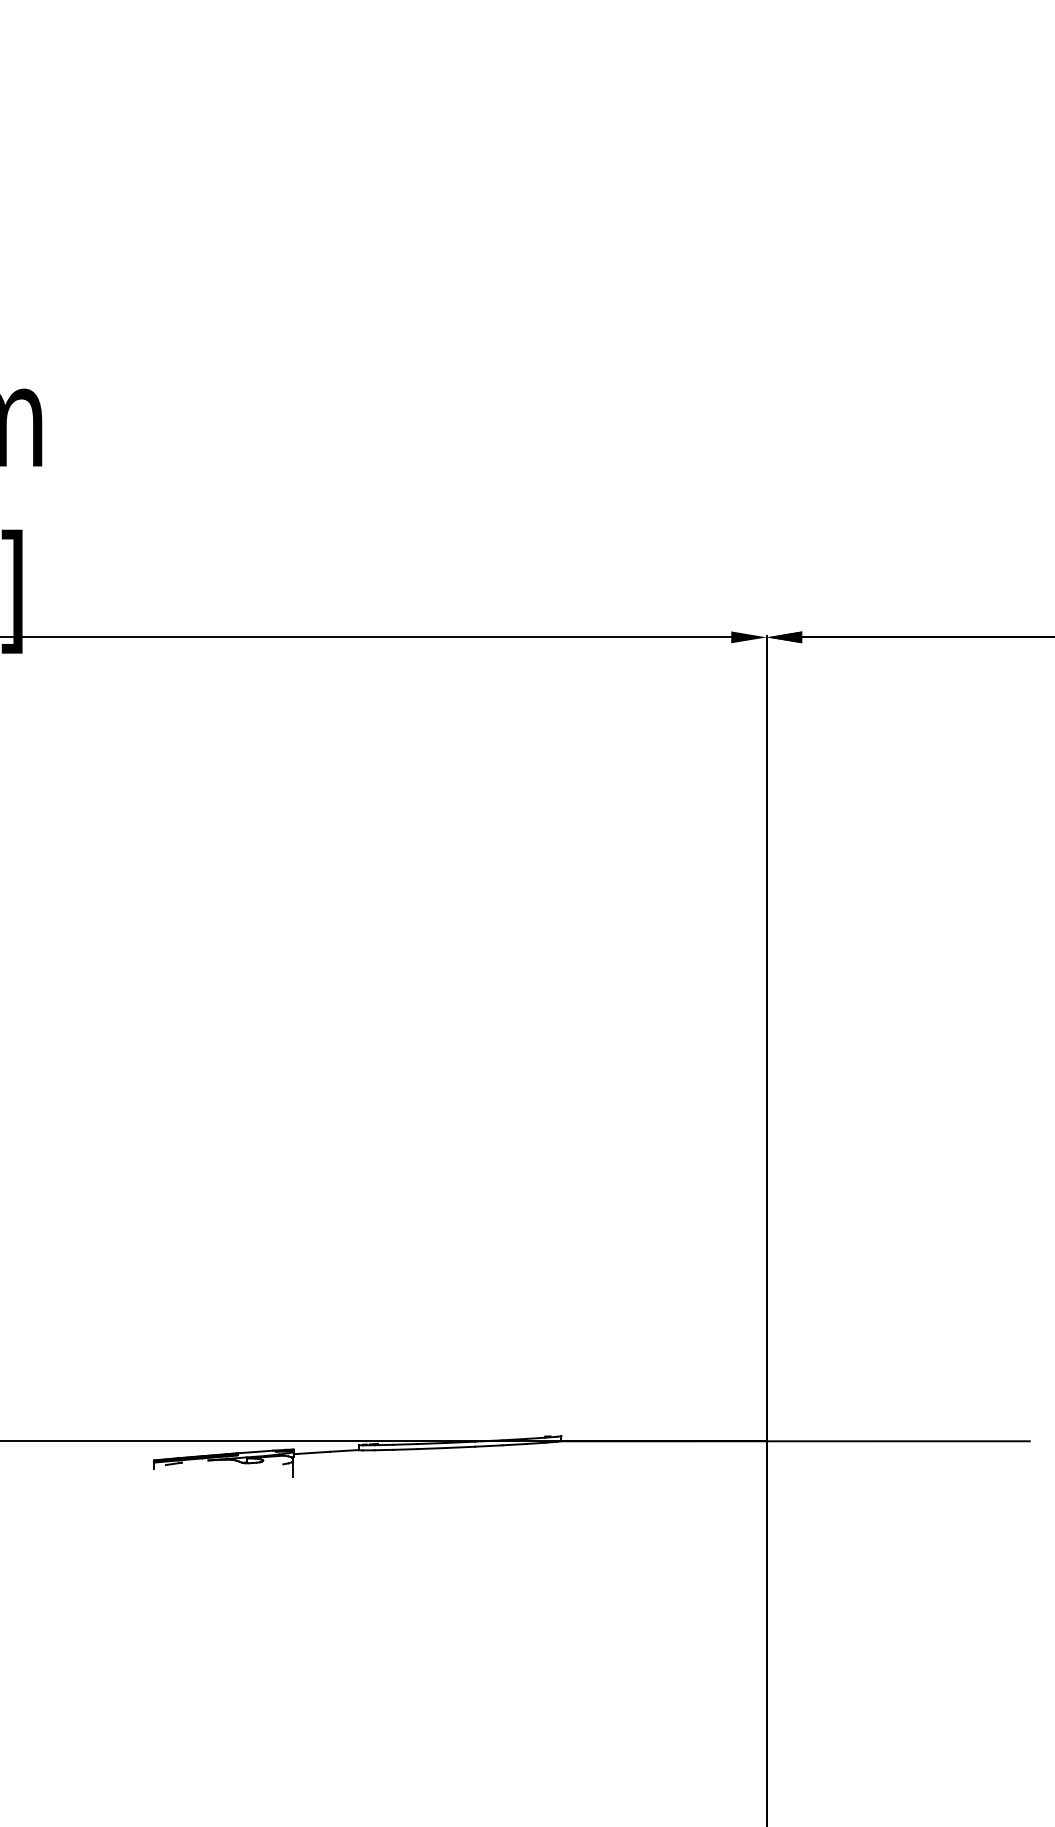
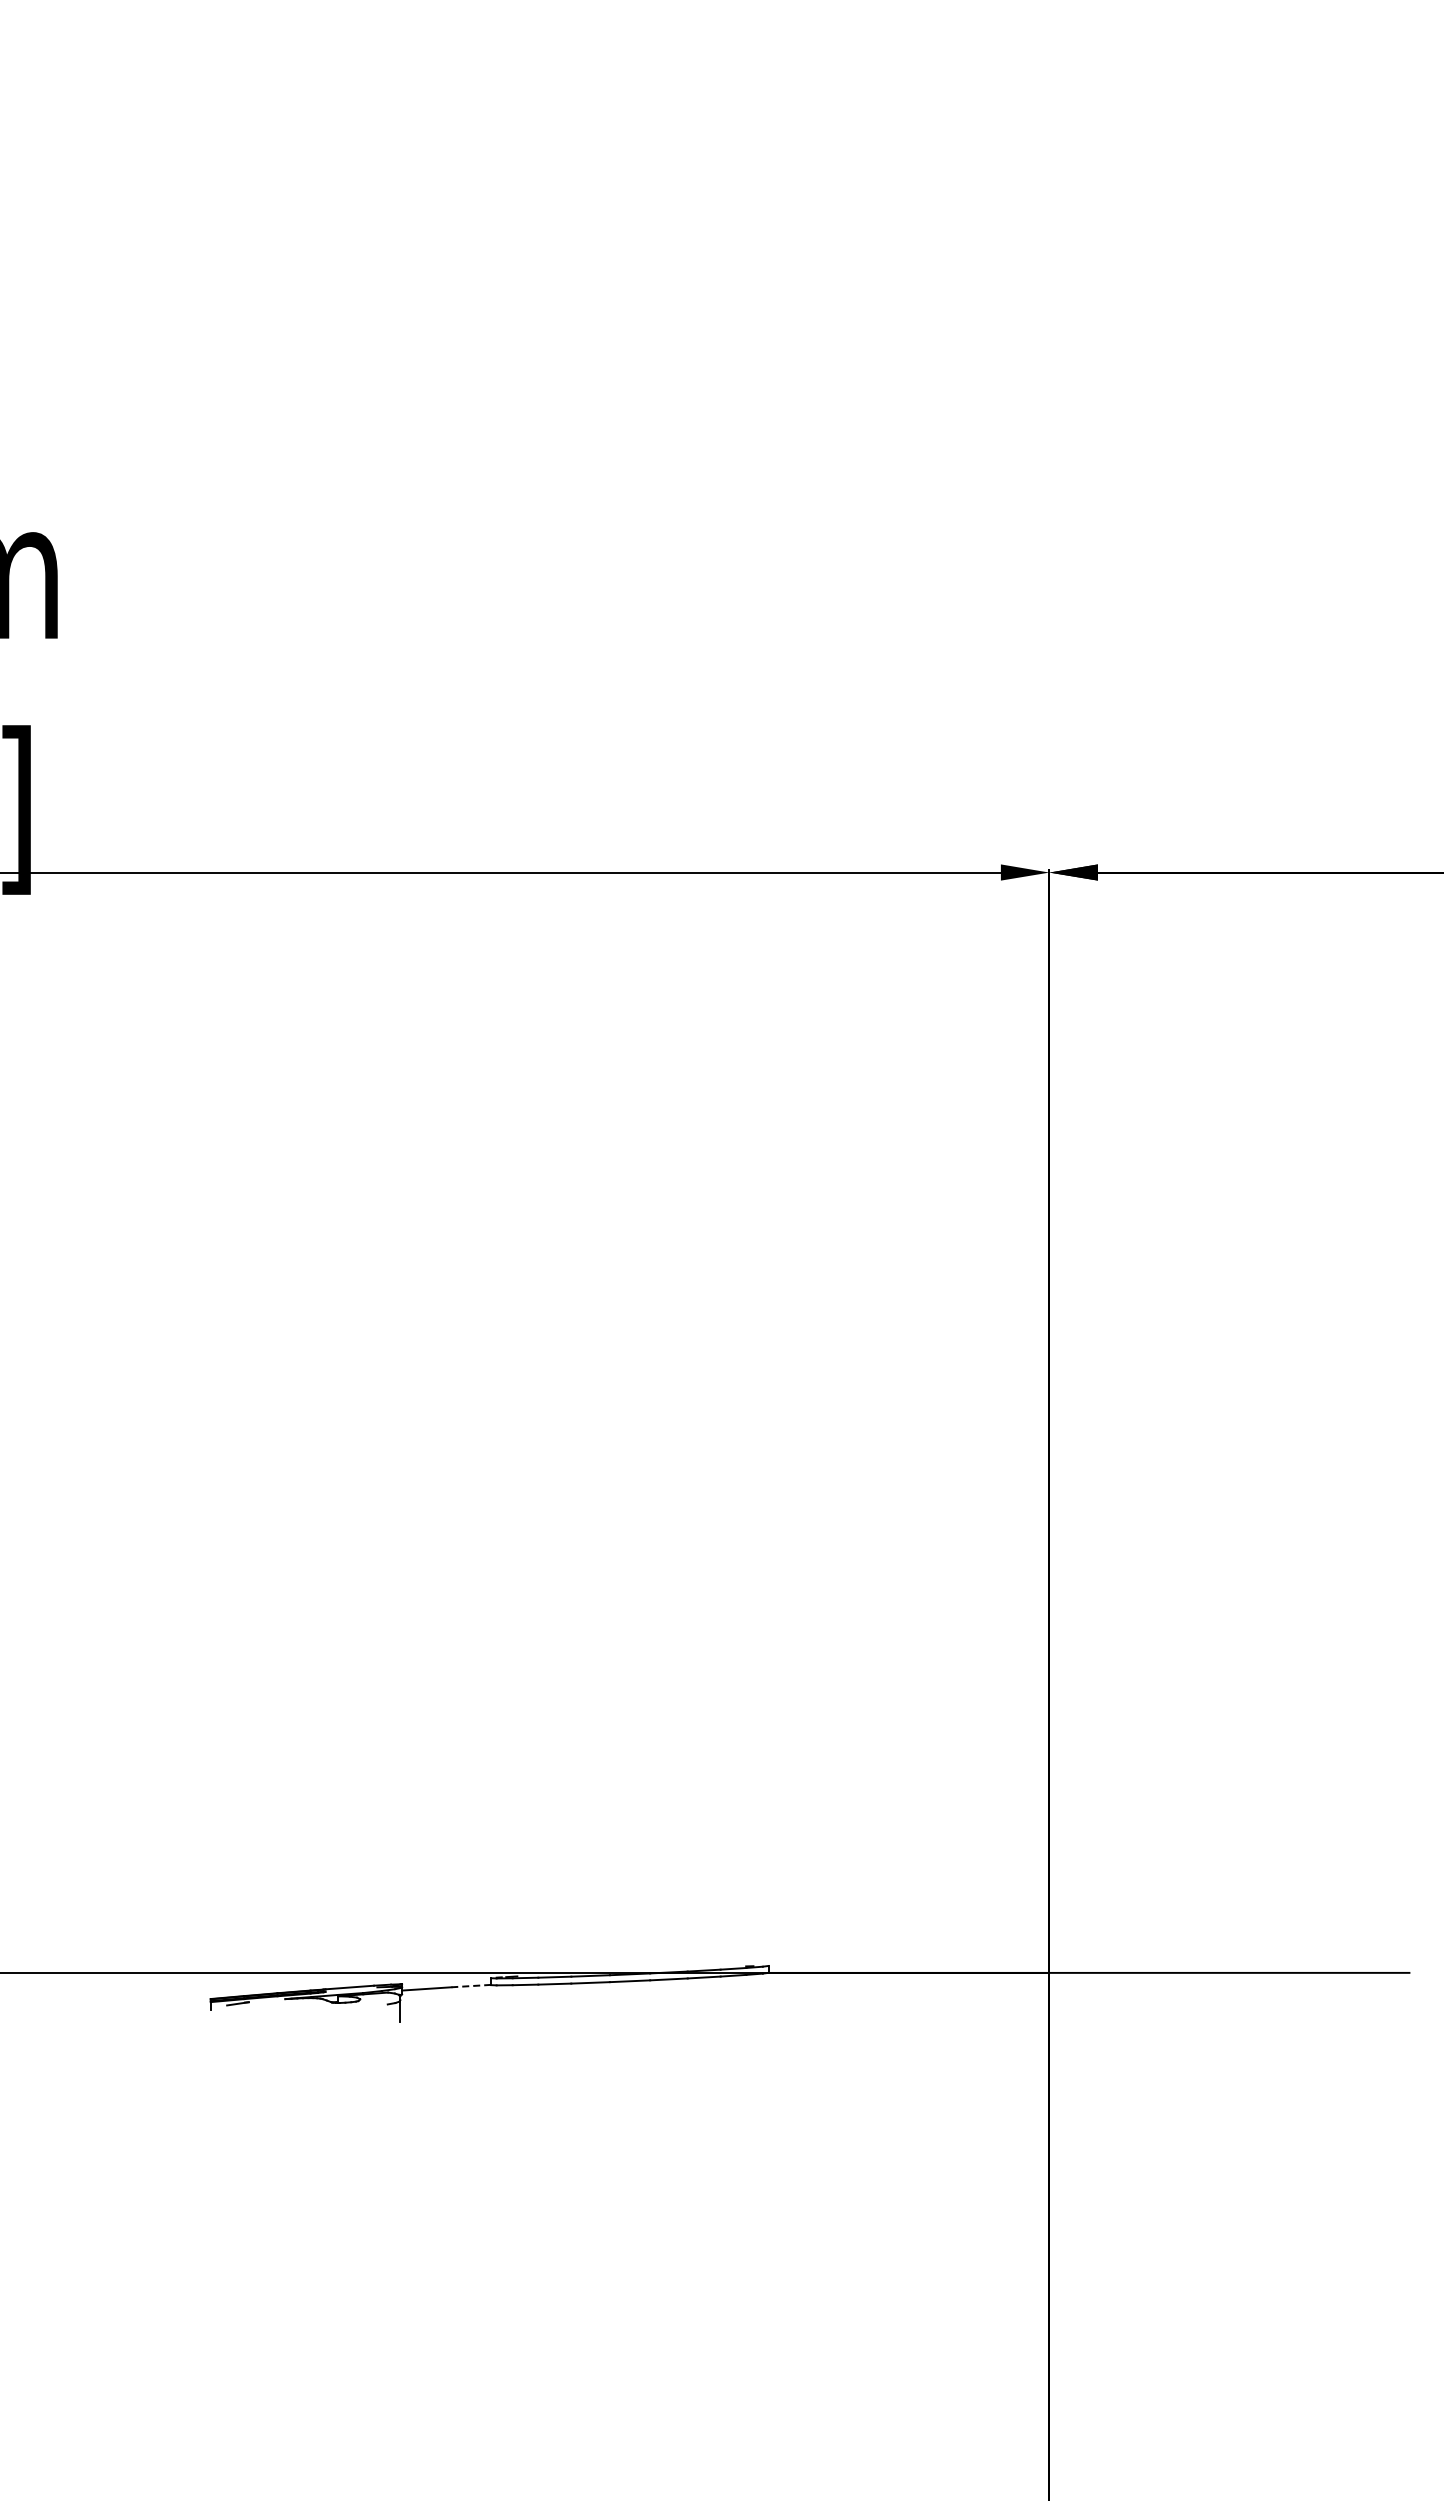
line: (344, 1451) -> (471, 1986), solid -> dashed

